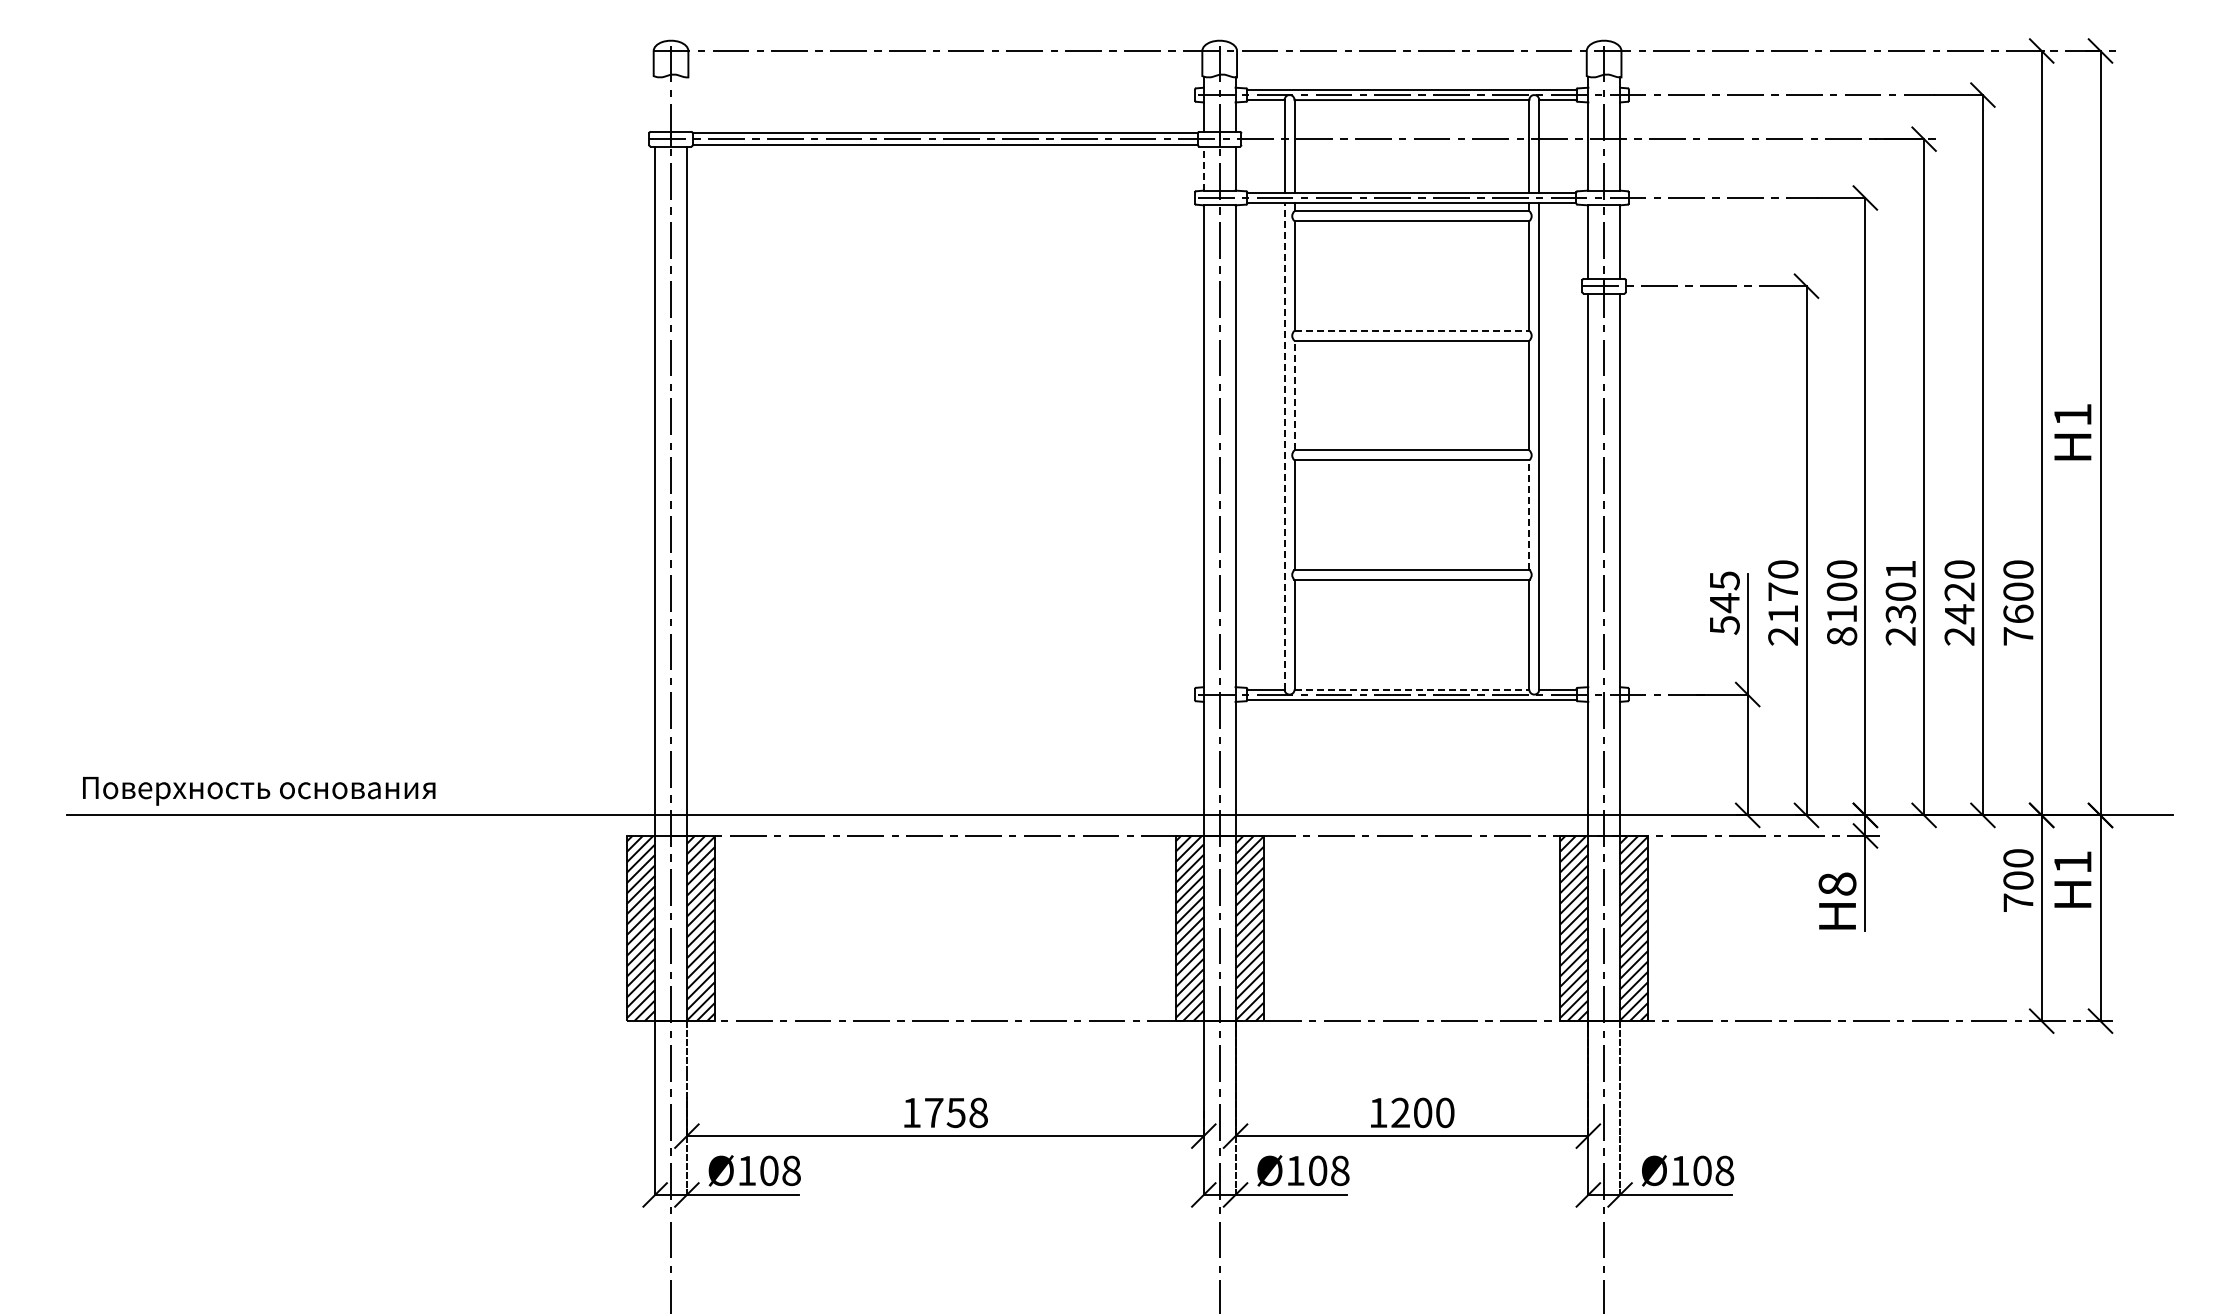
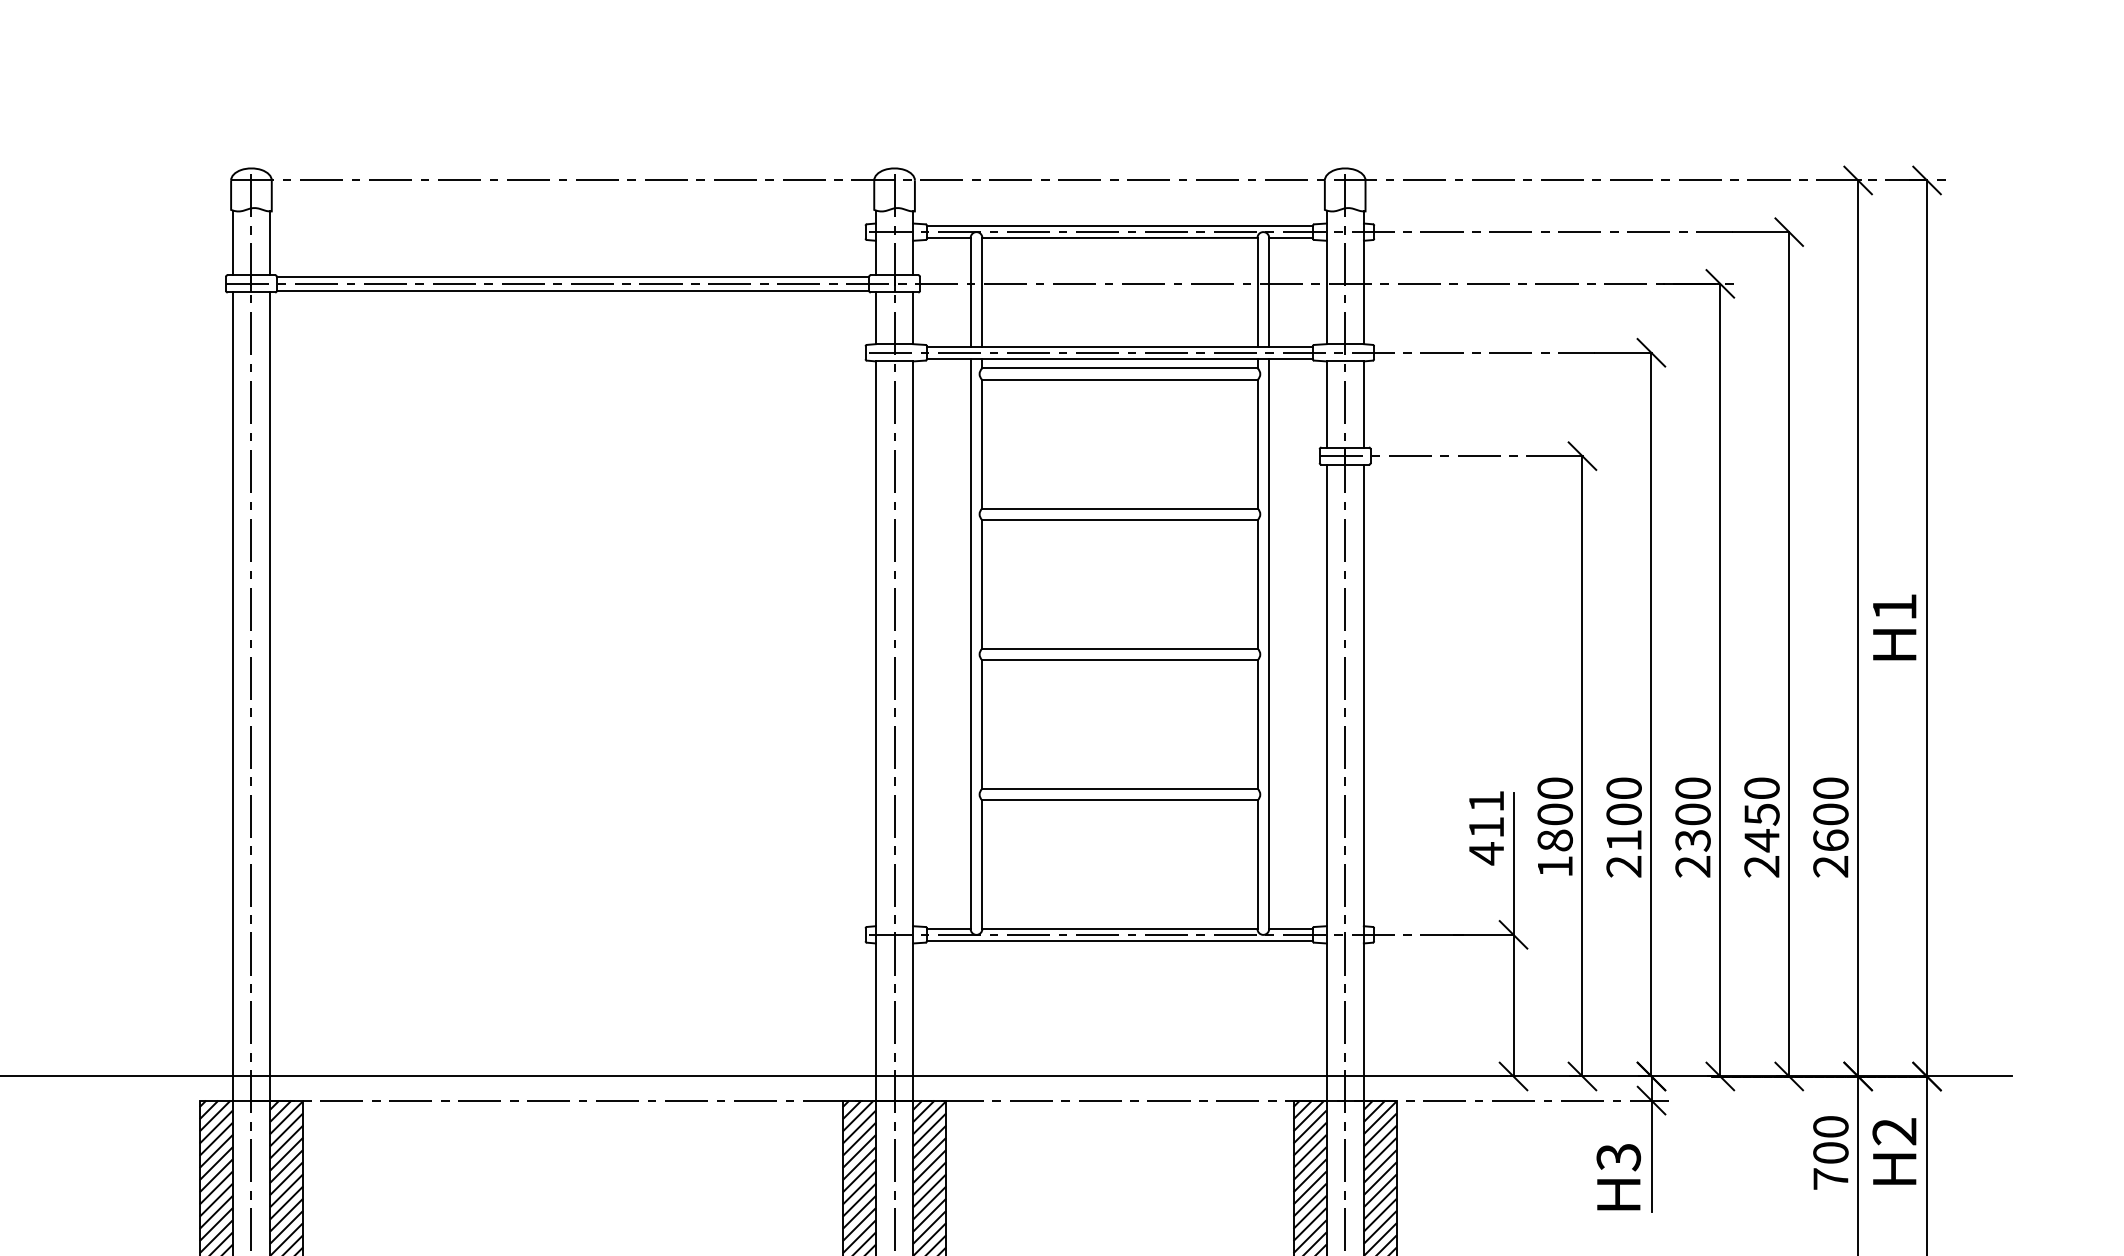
line: (655, 103) -> (233, 242), added
line: (686, 104) -> (269, 243), added
line: (1203, 168) -> (875, 318), dashed -> solid
line: (1412, 330) -> (1120, 508), dashed -> solid
line: (1294, 395) -> (982, 584), dashed -> solid
line: (1284, 445) -> (970, 642), dashed -> solid
line: (1529, 515) -> (1257, 724), dashed -> solid
text: (1900, 569) -> (1692, 788), 2301 -> 2300
text: (1959, 591) -> (1761, 814), 2420 -> 2450
text: (1724, 603) -> (1486, 828), 545 -> 411
text: (1783, 613) -> (1555, 839), 2170 -> 1800
text: (1842, 636) -> (1624, 866), 8100 -> 2100
text: (2018, 636) -> (1830, 866), 7600 -> 2600
line: (1412, 689) -> (1120, 928), dashed -> solid
text: (2072, 862) -> (1894, 1131), H1 -> H2
text: (1837, 884) -> (1618, 1157), H8 -> H3

